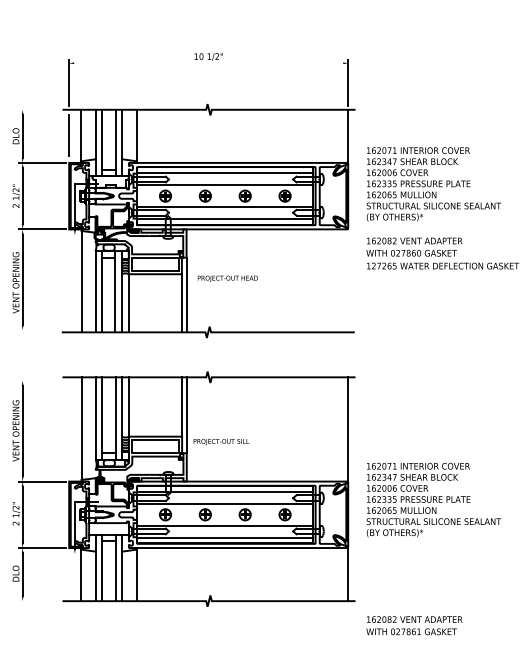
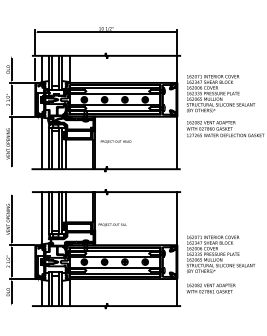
line: (207, 63) -> (105, 32), added
line: (348, 279) -> (177, 142), added
text: (413, 625) -> (210, 288), moved

